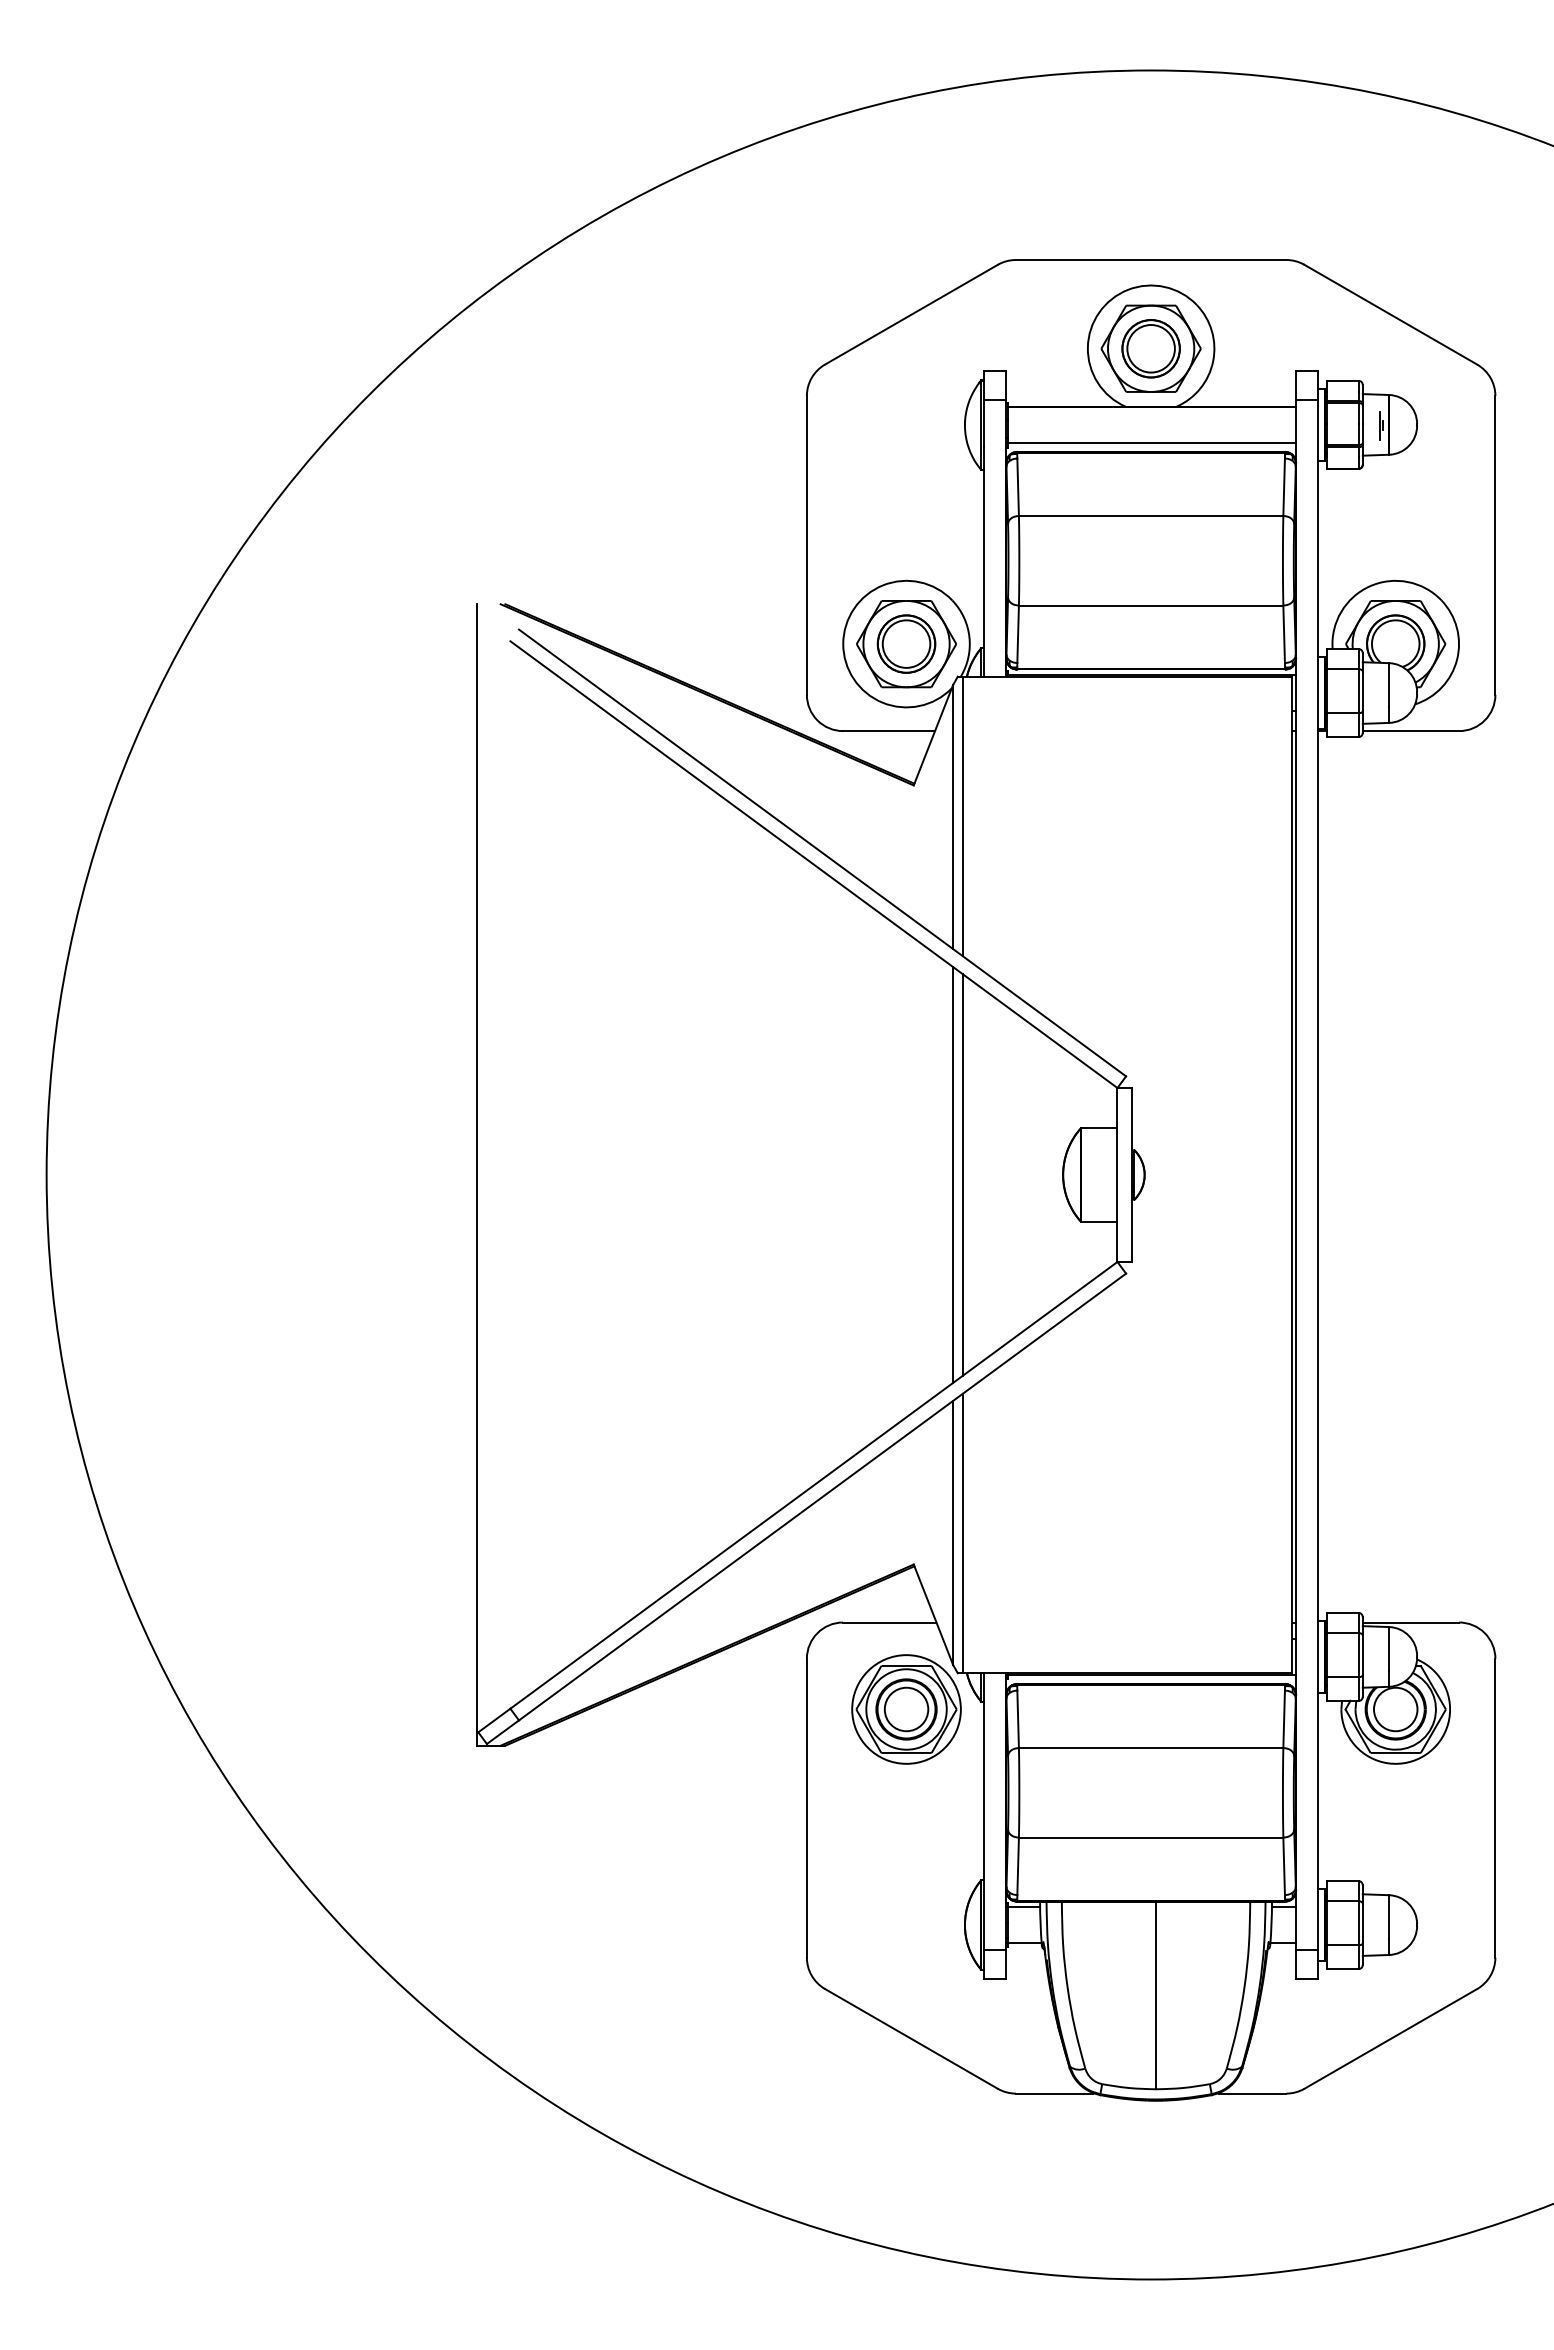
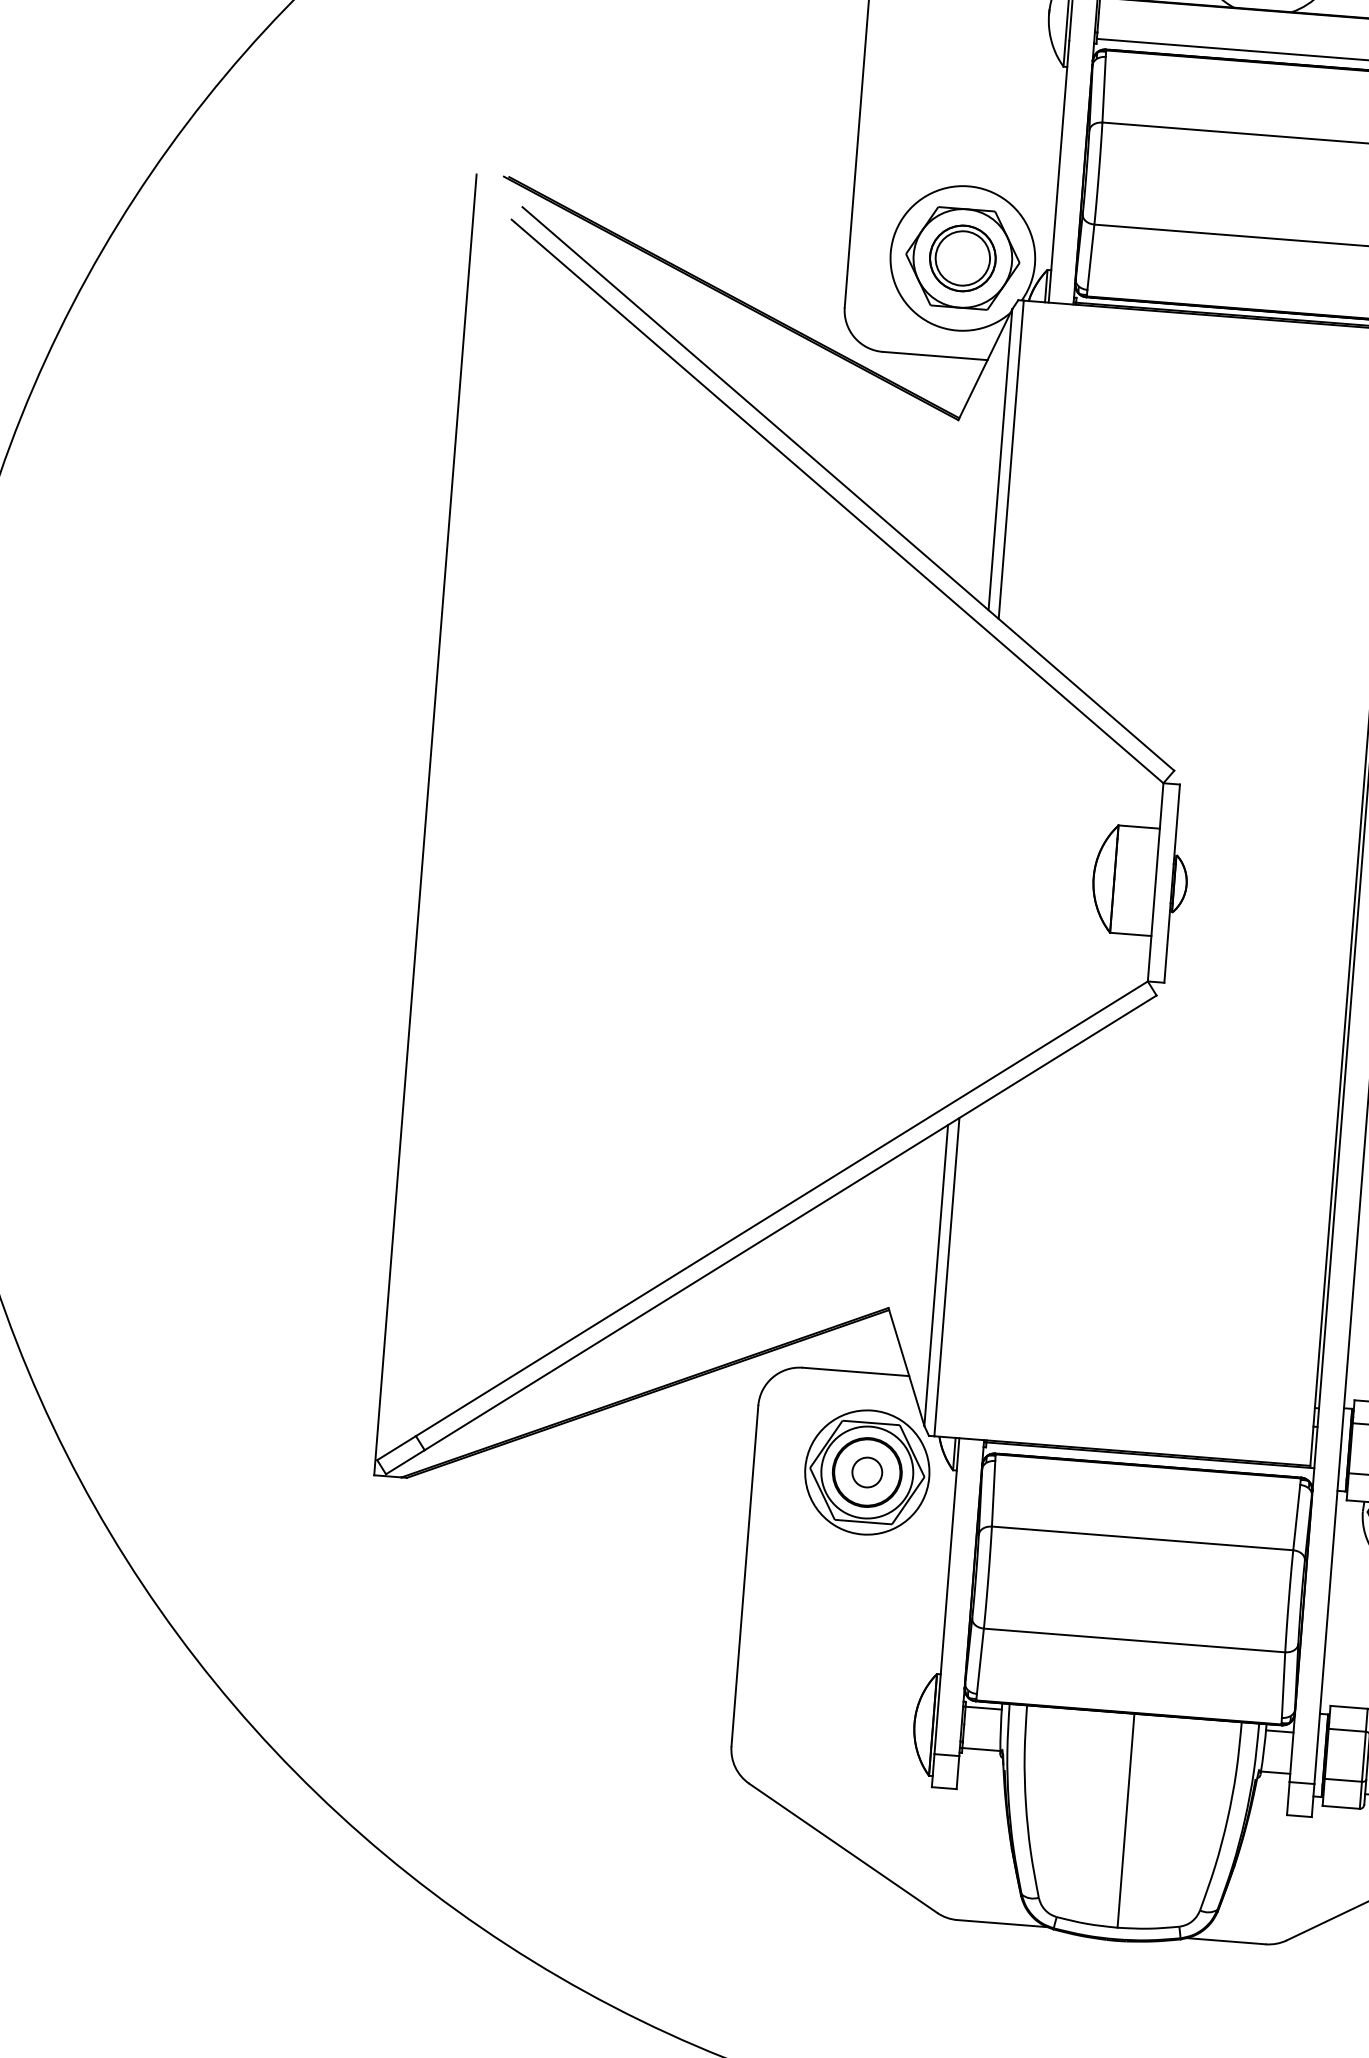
line: (953, 1174) -> (968, 867), removed
line: (962, 1174) -> (979, 867), removed
circle: (906, 1709) -> (867, 1472), size x0.6

